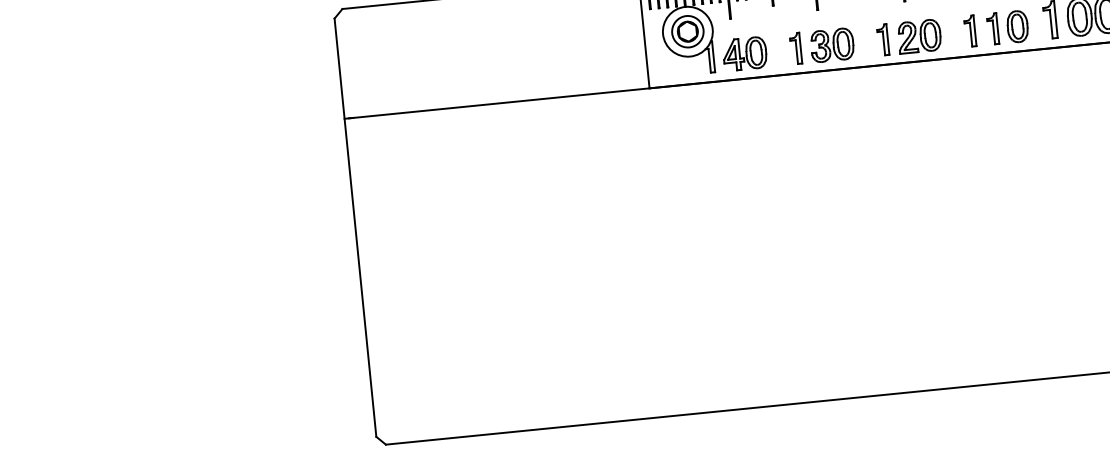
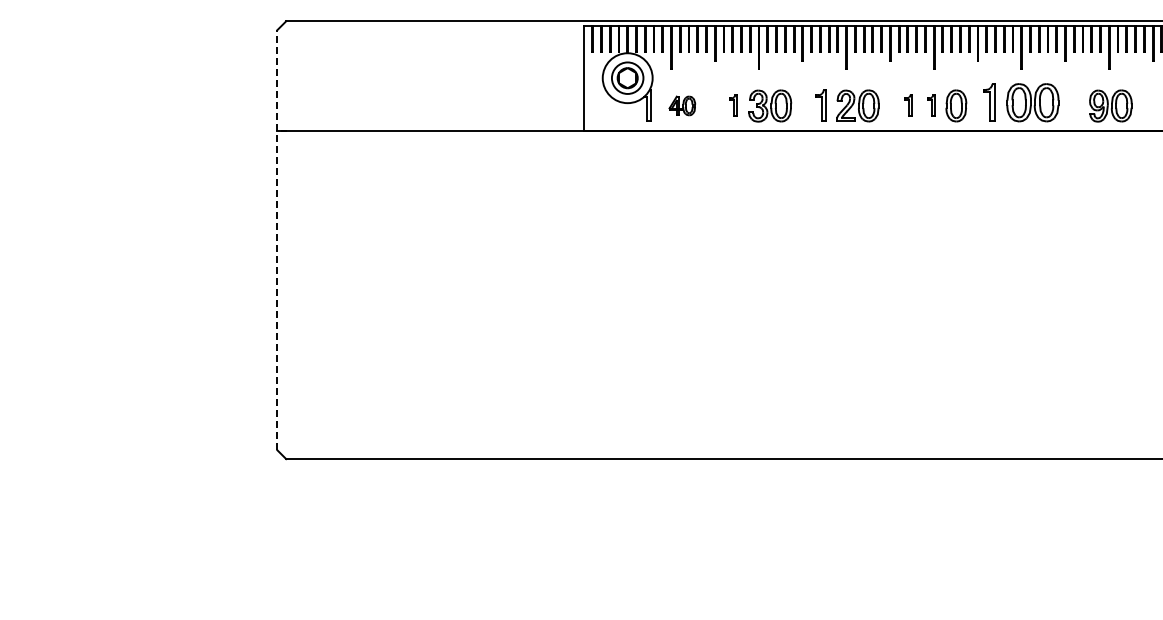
part: (992, 28) -> (931, 105), size x0.7
part: (969, 31) -> (908, 105), size x0.7
part: (795, 48) -> (733, 105), size x0.7
part: (745, 53) -> (682, 105), size x0.6
line: (355, 227) -> (277, 239), solid -> dashed

